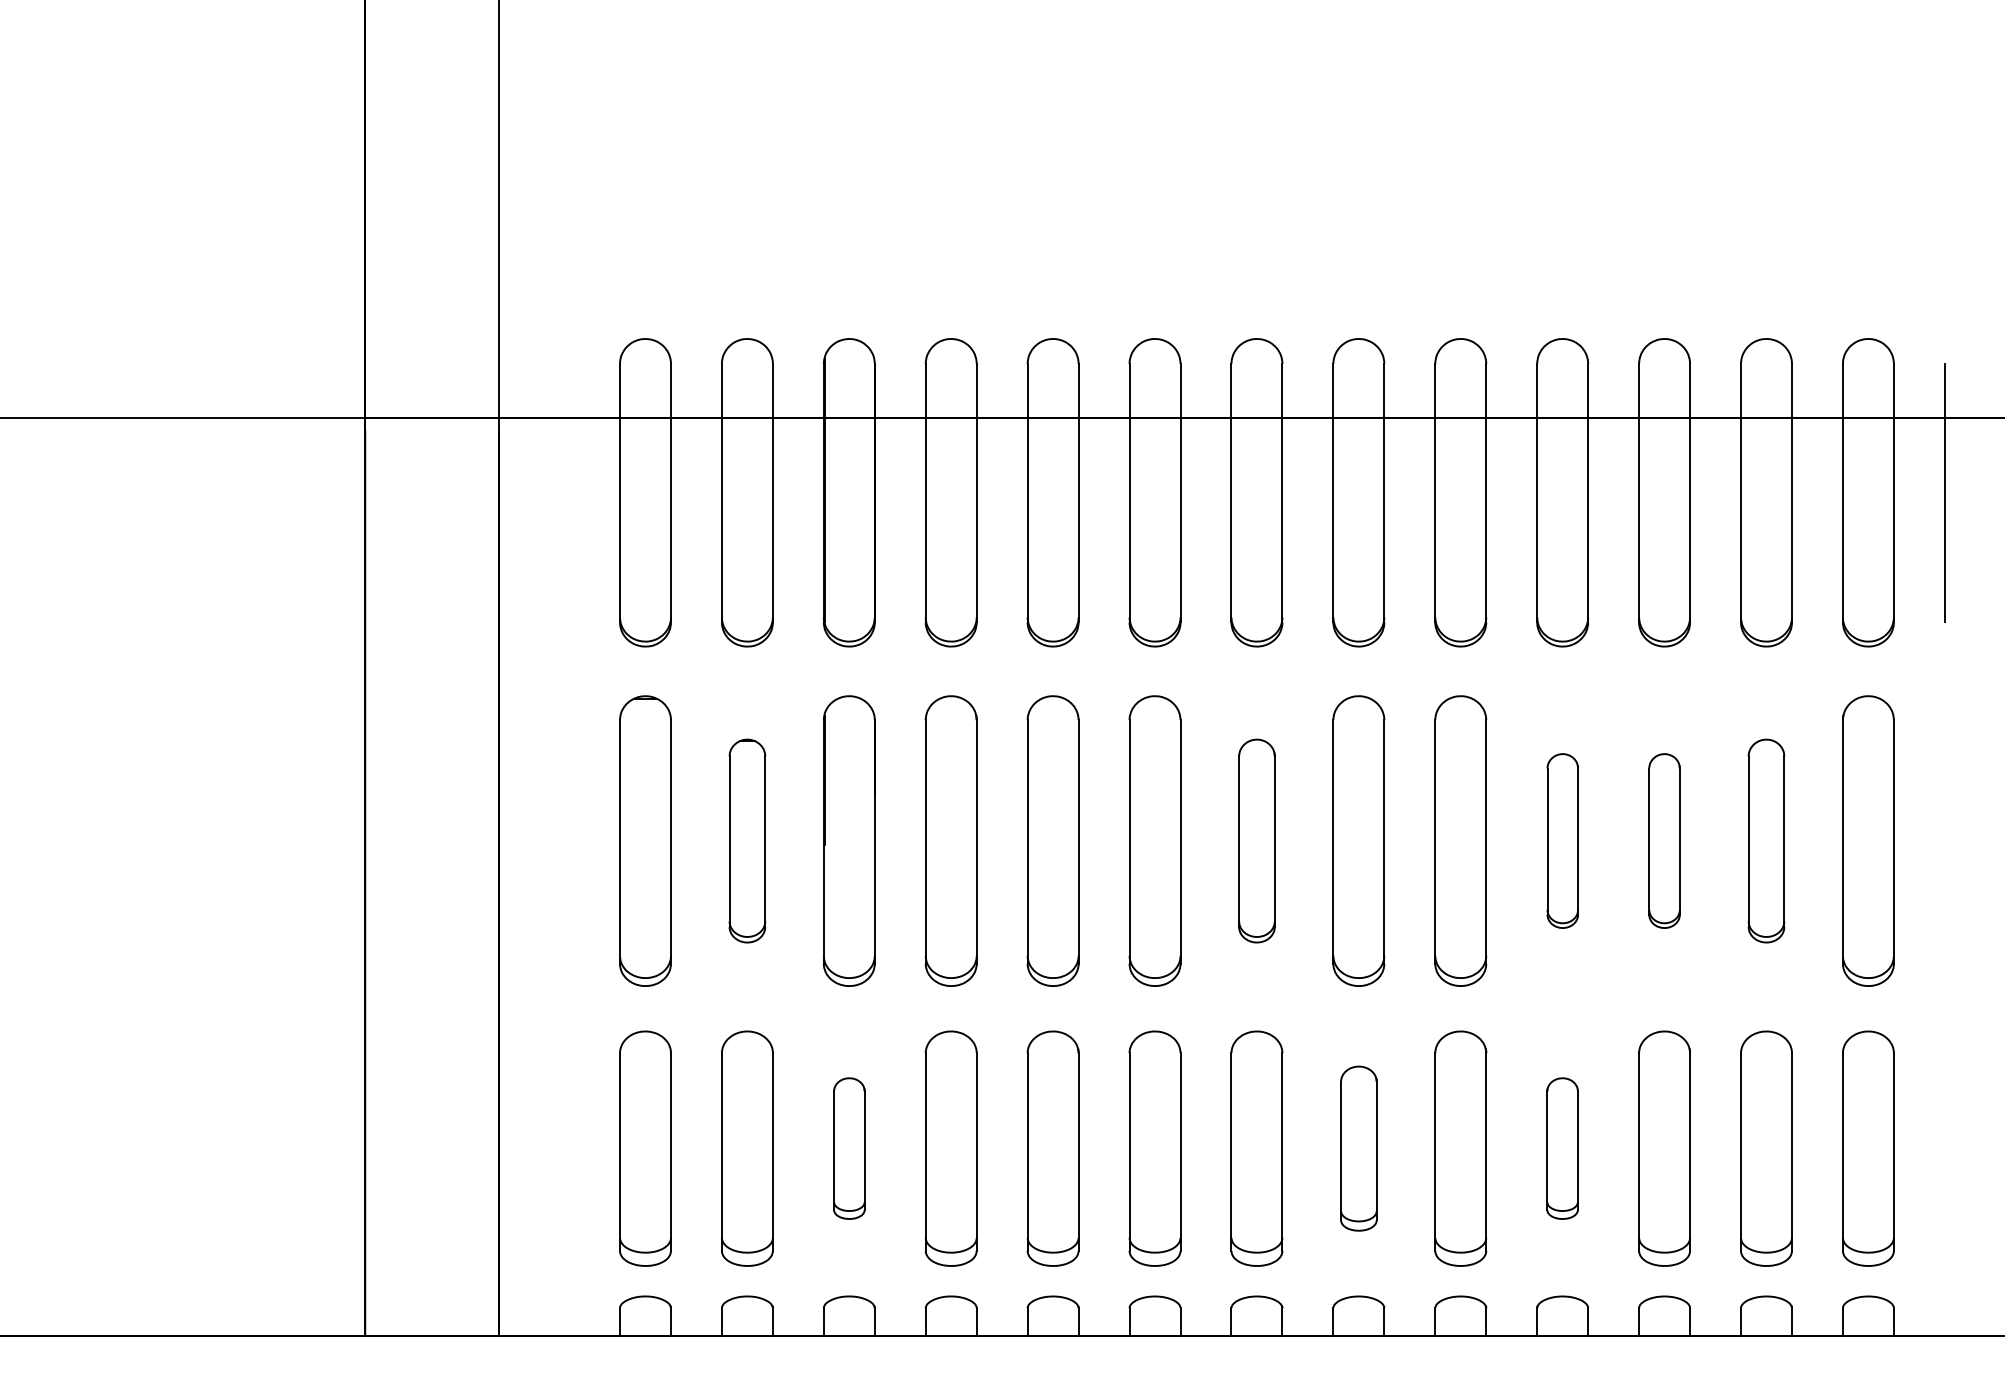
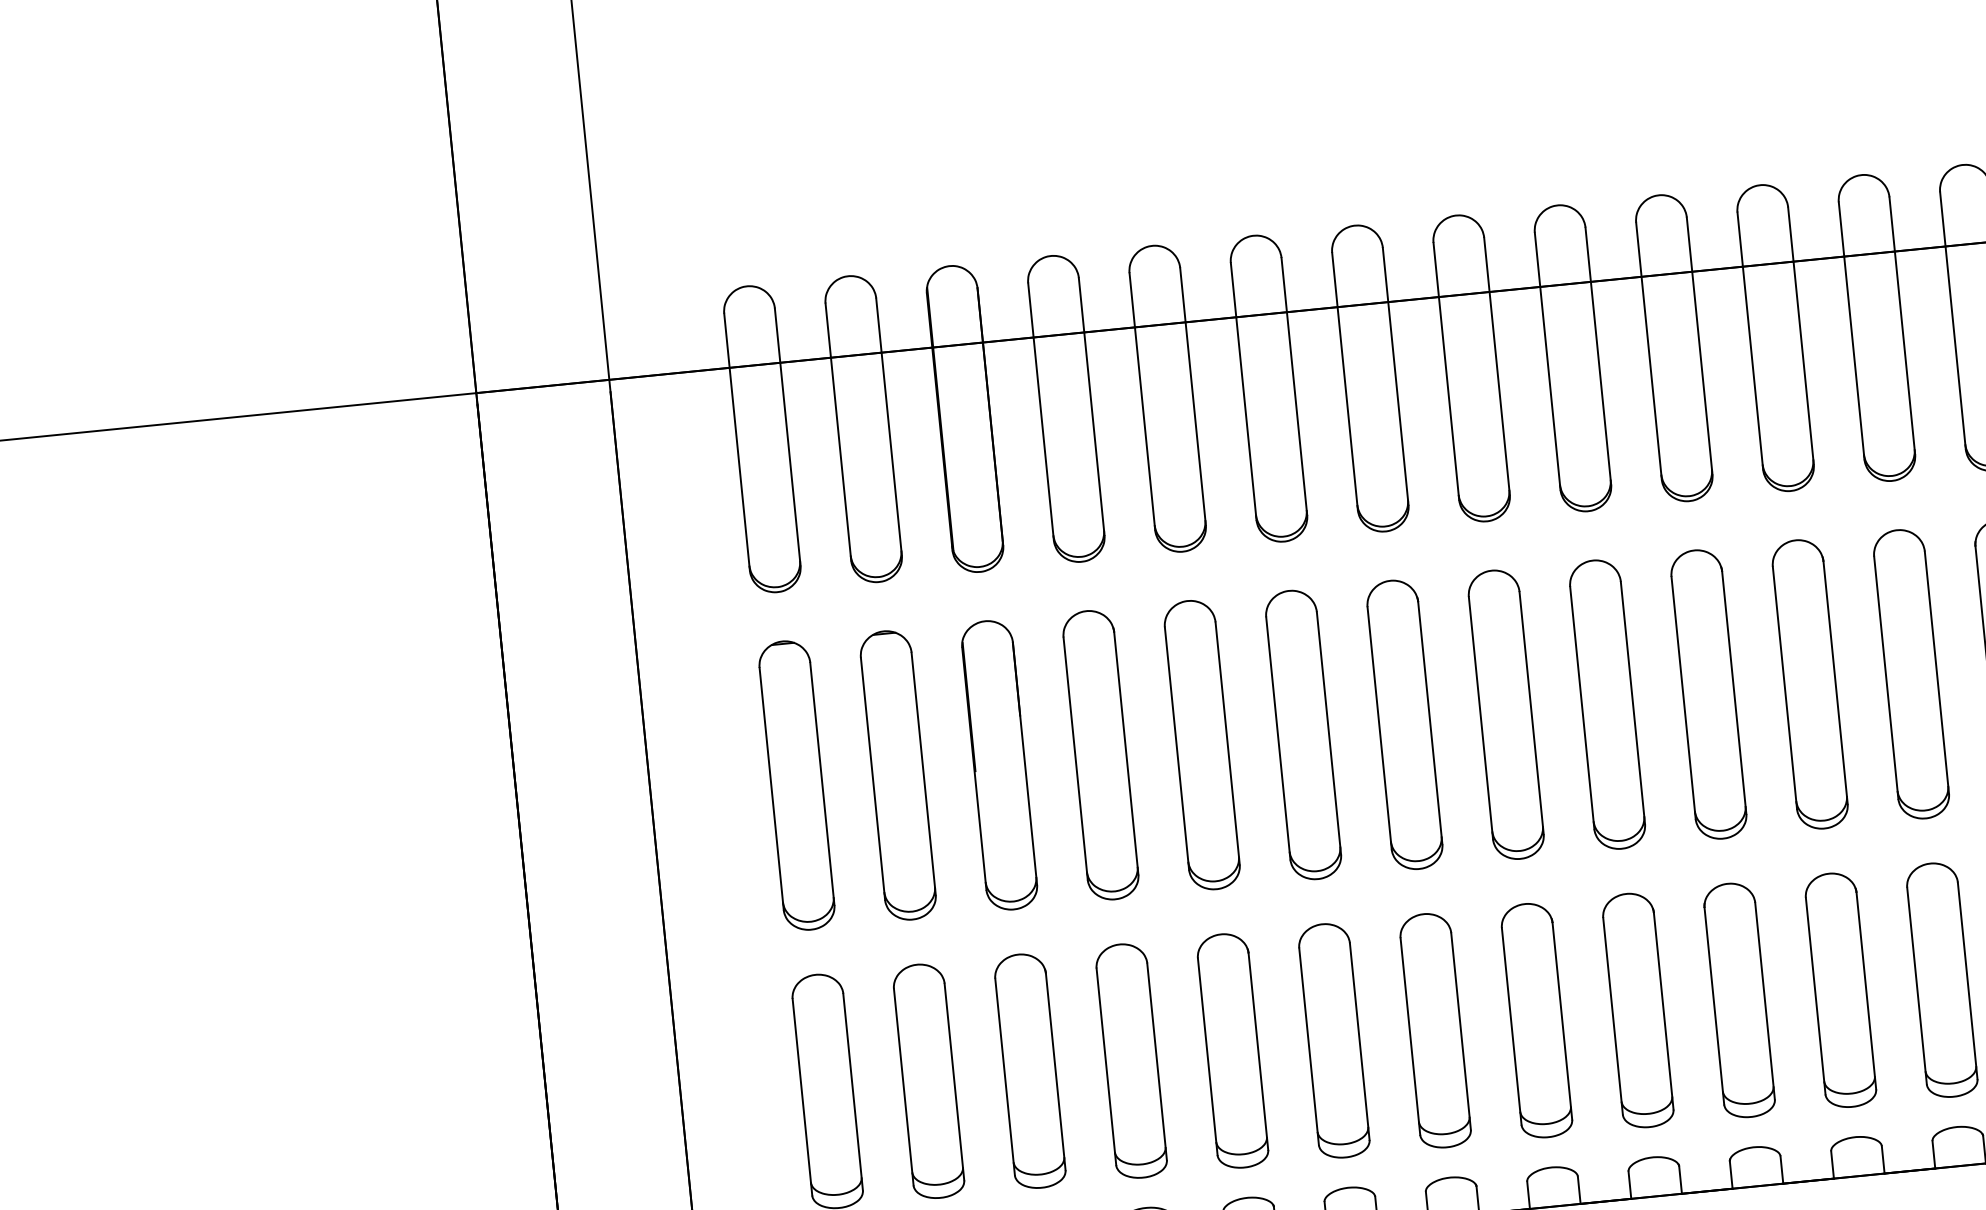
part: (747, 840) -> (898, 774), size x1.43
part: (1256, 840) -> (1404, 724), size x1.43
part: (1562, 840) -> (1708, 693), size x1.67
part: (1664, 840) -> (1810, 683), size x1.67
part: (1766, 840) -> (1911, 673), size x1.43
part: (849, 1148) -> (1030, 1070), size x1.67
part: (1358, 1148) -> (1536, 1020), size x1.43
part: (1562, 1148) -> (1739, 1000), size x1.67

